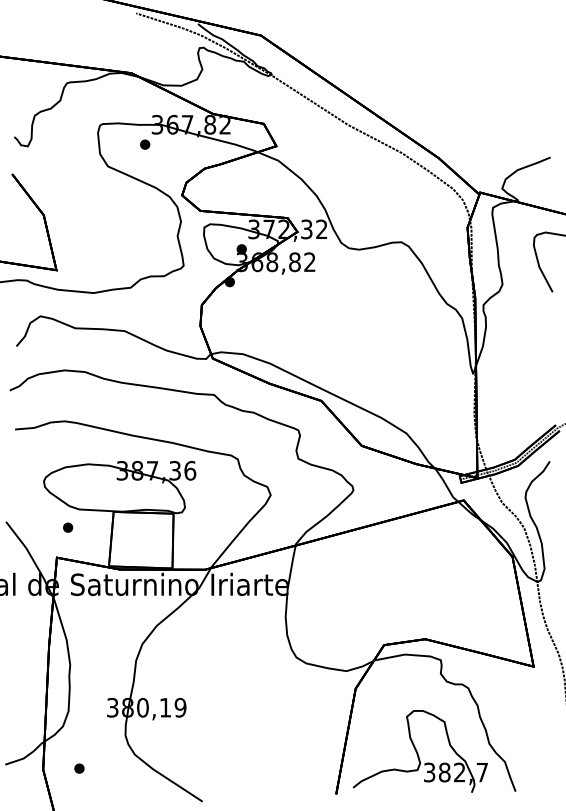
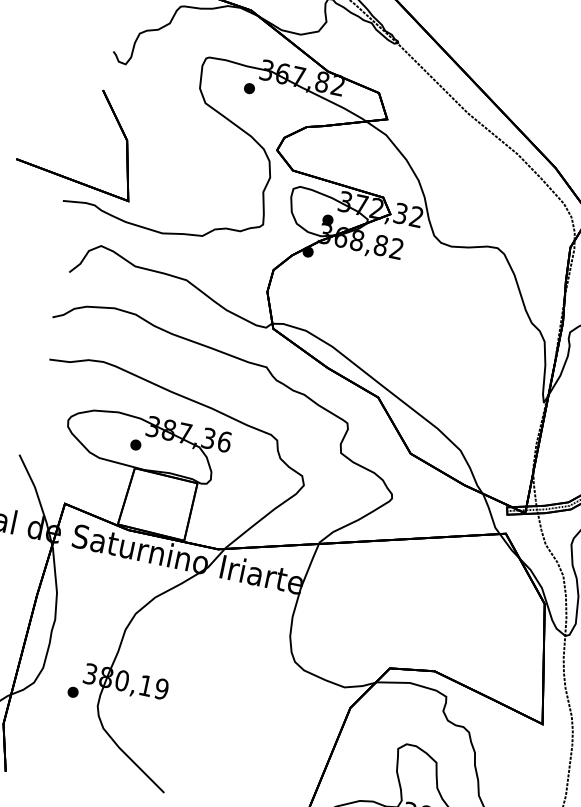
part: (68, 527) -> (136, 444), moved
part: (79, 768) -> (73, 692), moved

